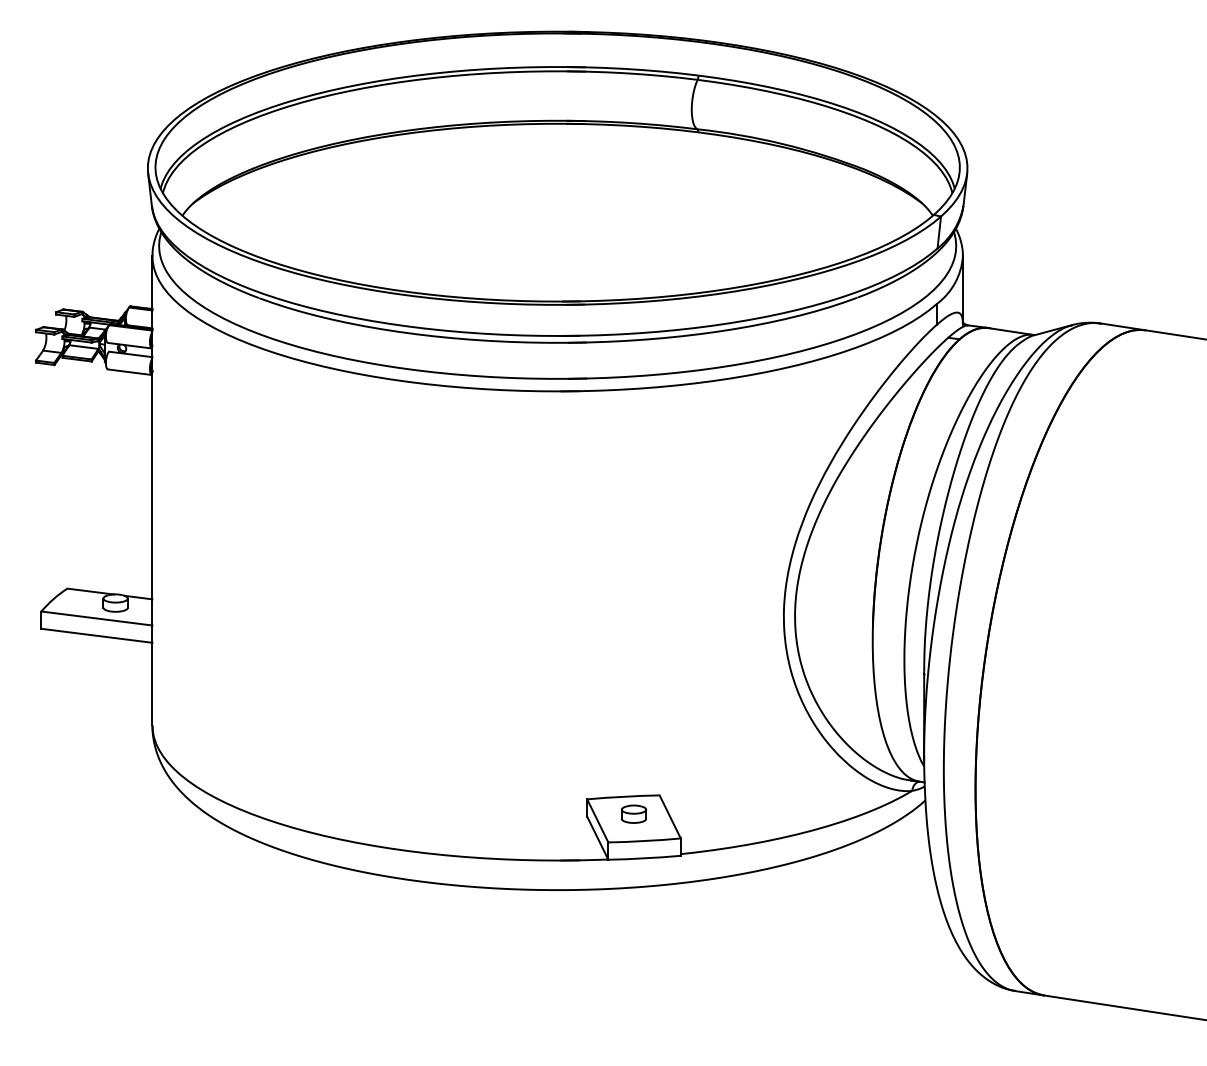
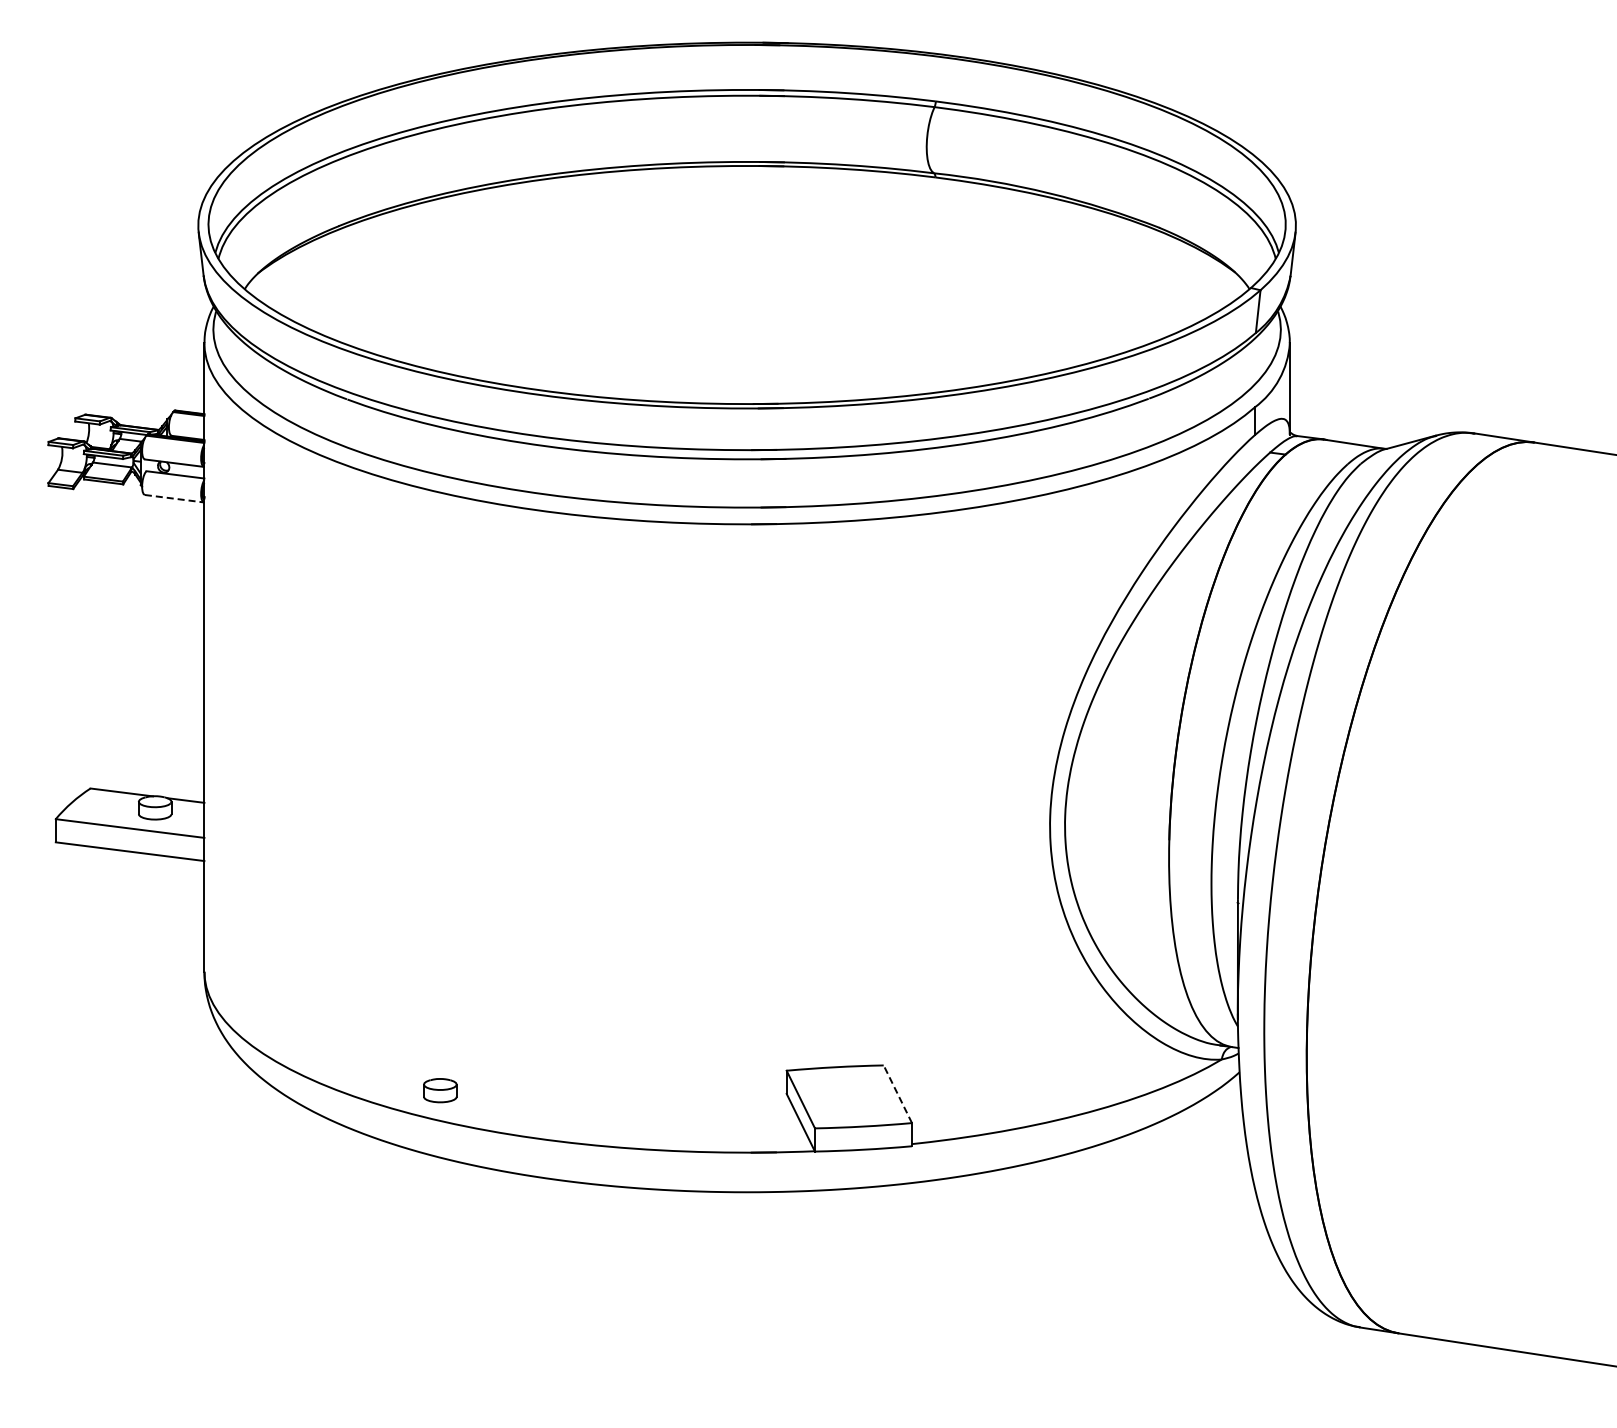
line: (130, 372) -> (174, 498), solid -> dashed
part: (634, 814) -> (440, 1090), moved
line: (669, 816) -> (897, 1093), solid -> dashed

